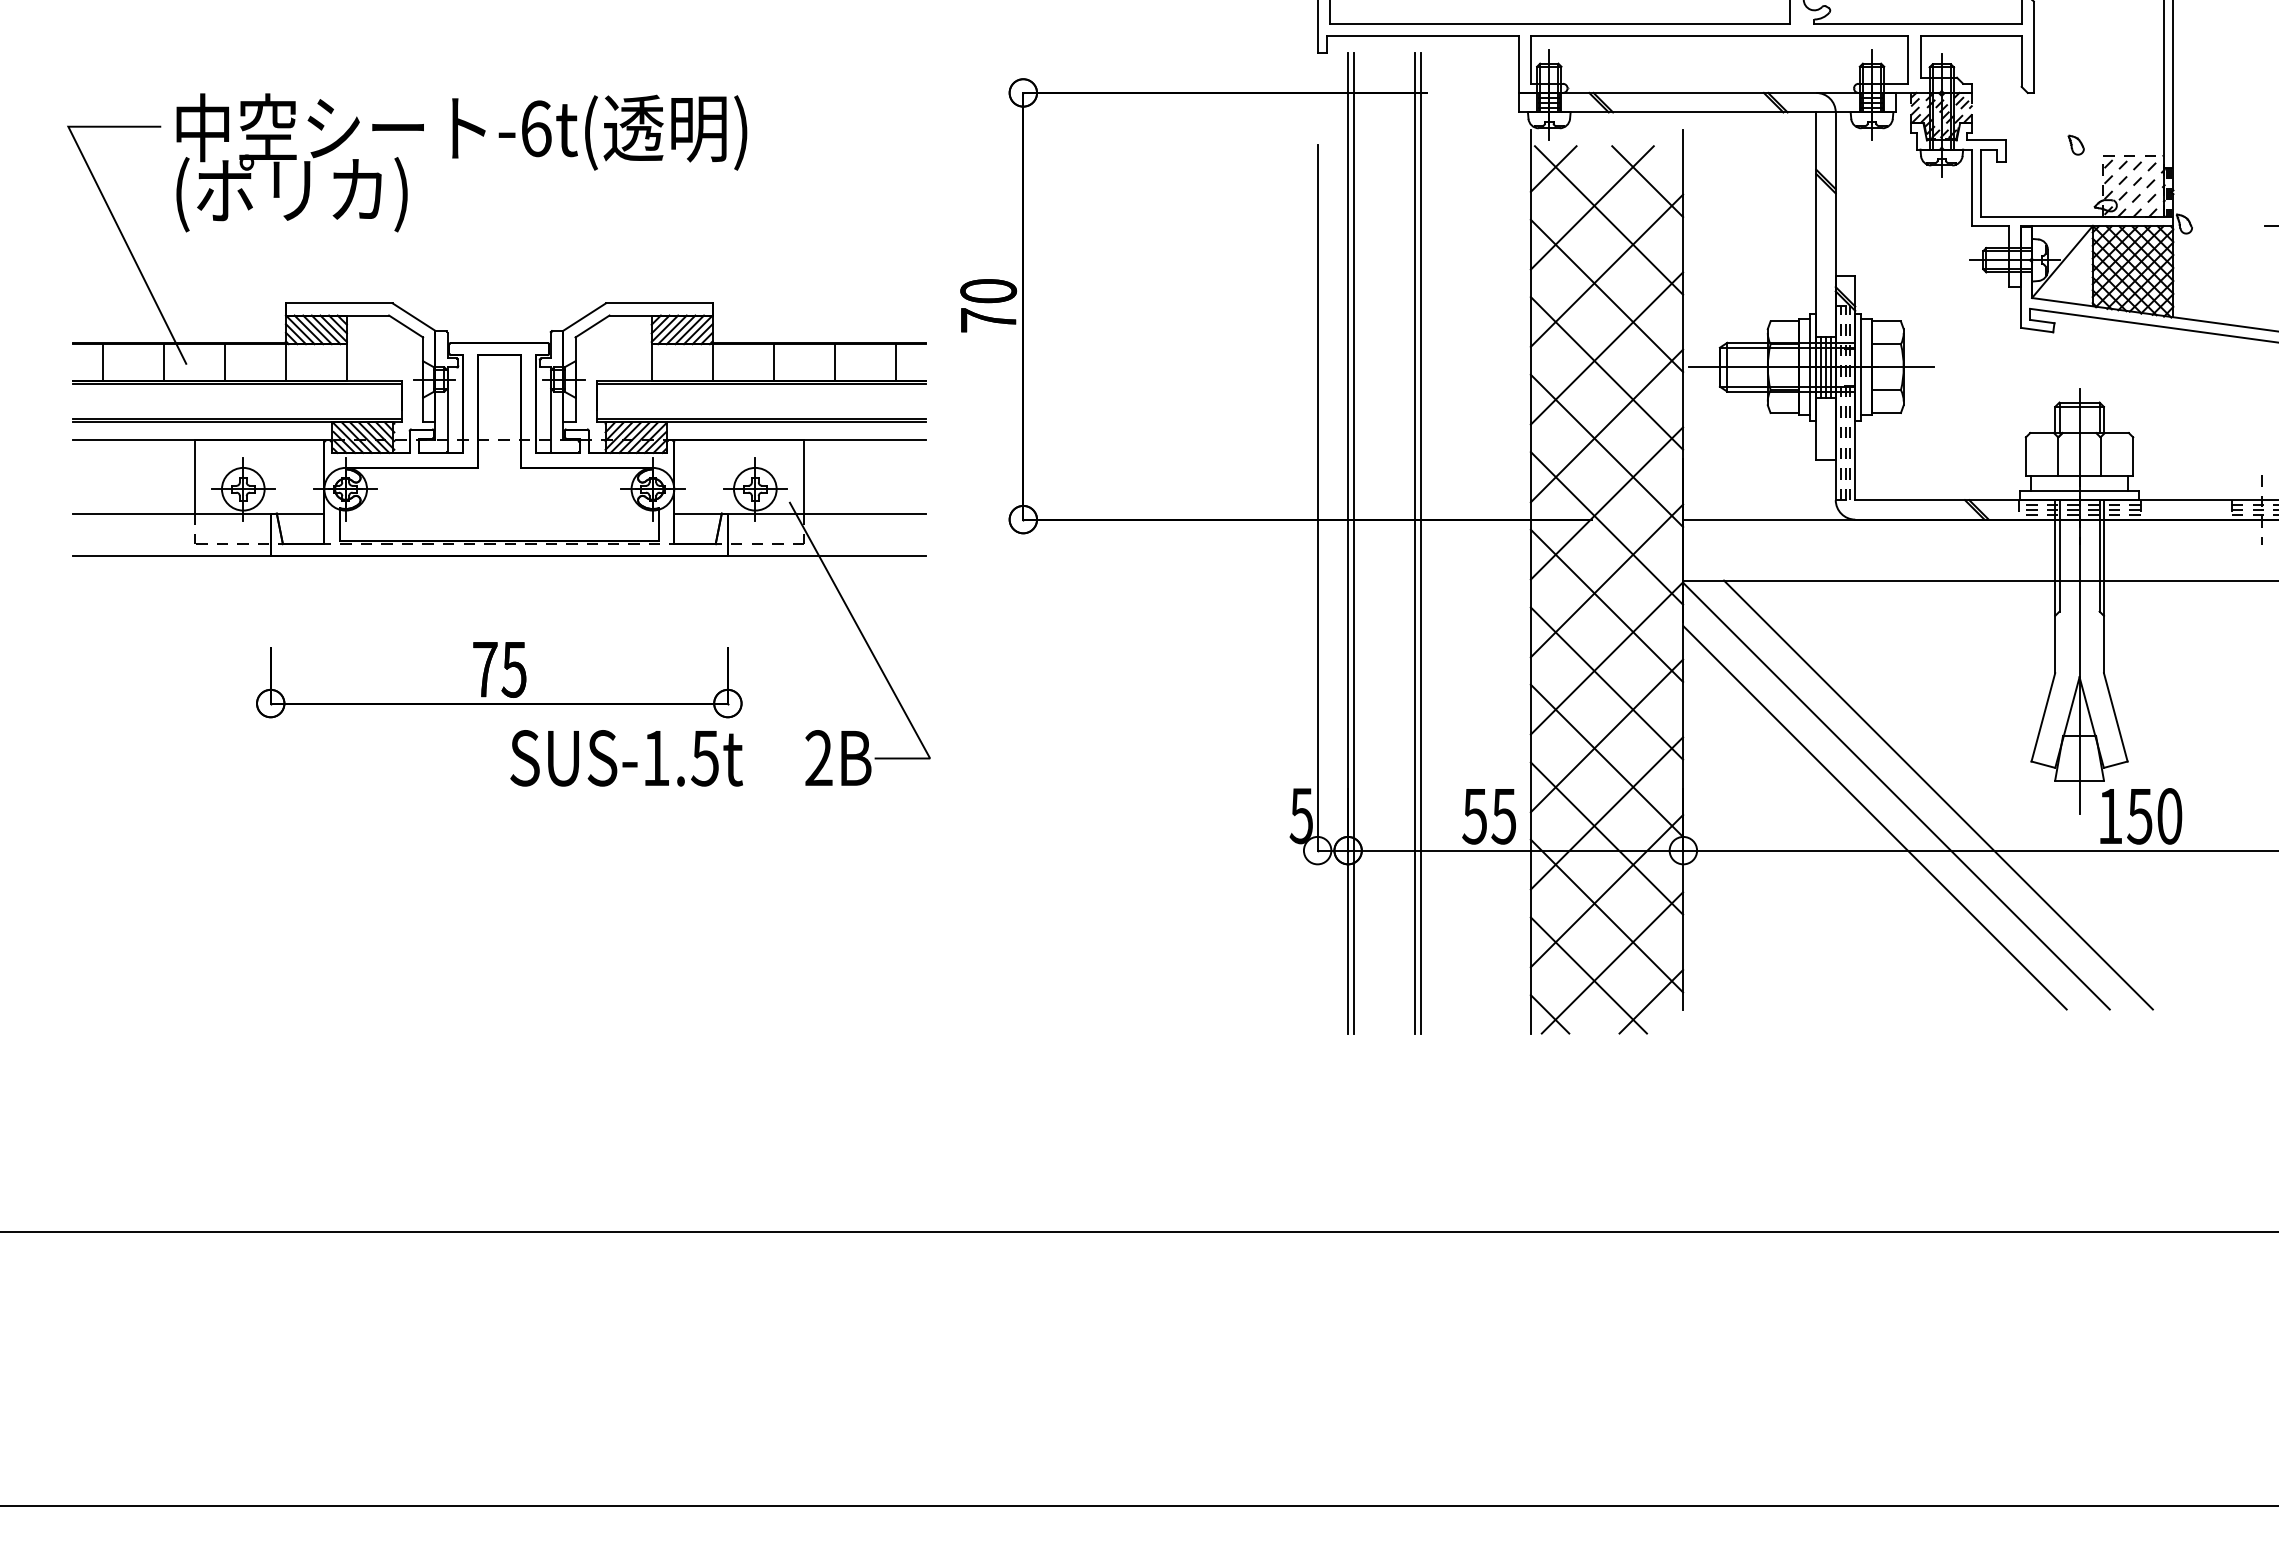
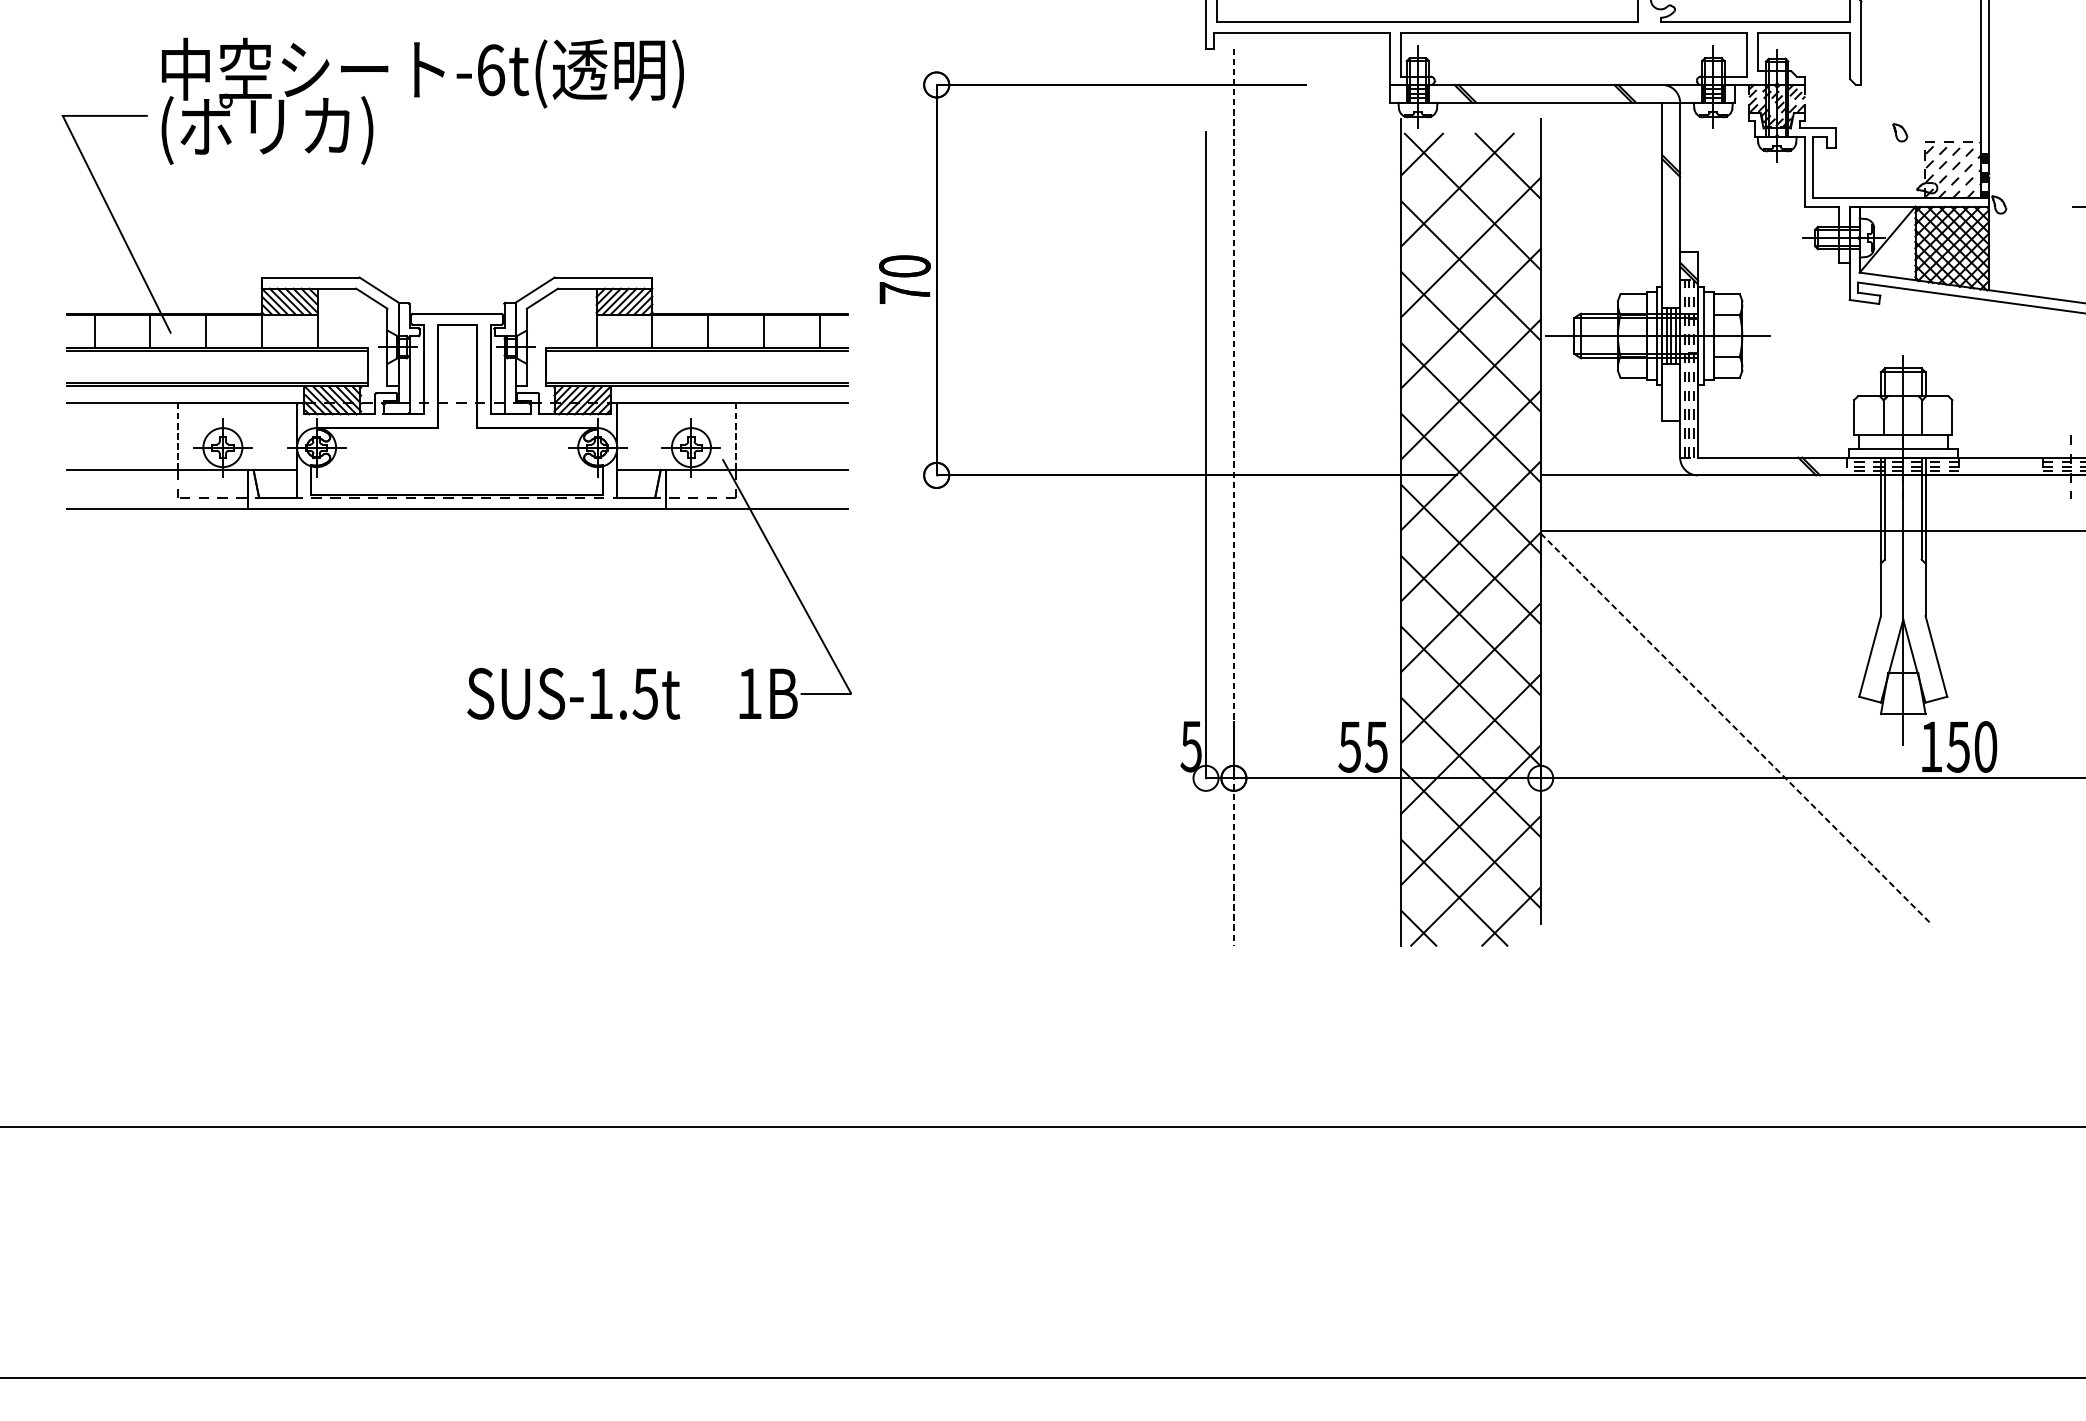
text: (461, 162) -> (422, 101), moved
line: (194, 477) -> (178, 436), solid -> dashed
line: (804, 477) -> (736, 436), solid -> dashed
line: (1354, 543) -> (1239, 497), removed
line: (1415, 543) -> (1295, 497), removed
line: (1421, 543) -> (1301, 497), removed
line: (1348, 544) -> (1234, 498), solid -> dashed
part: (503, 686) -> (460, 628), removed
text: (818, 757) -> (749, 693), 2B -> 1B
line: (1938, 794) -> (1774, 726), removed
line: (1896, 796) -> (1735, 728), solid -> dashed
line: (1874, 817) -> (1715, 748), removed

